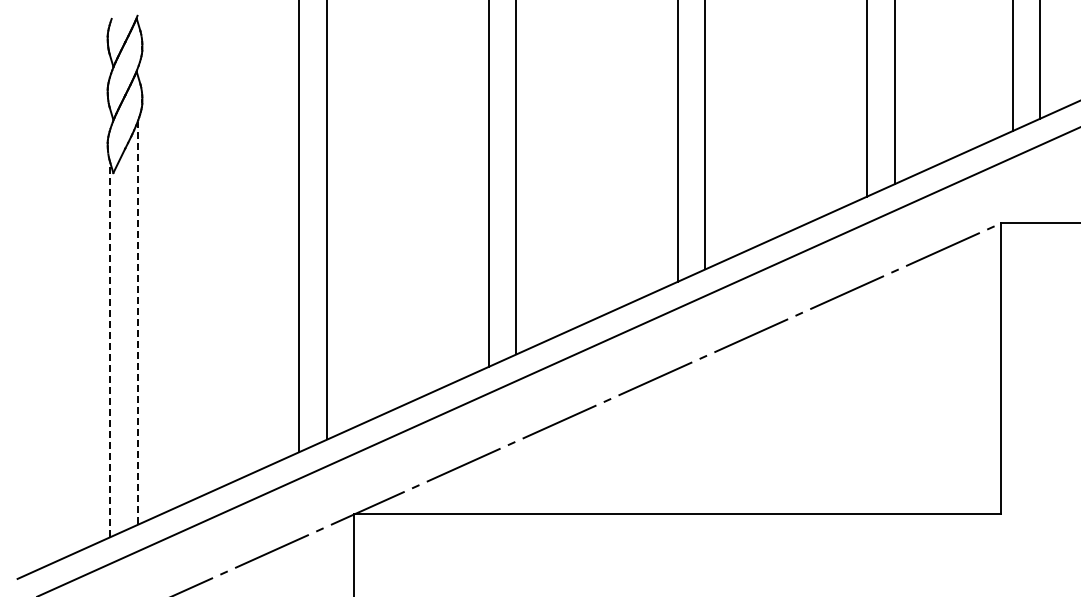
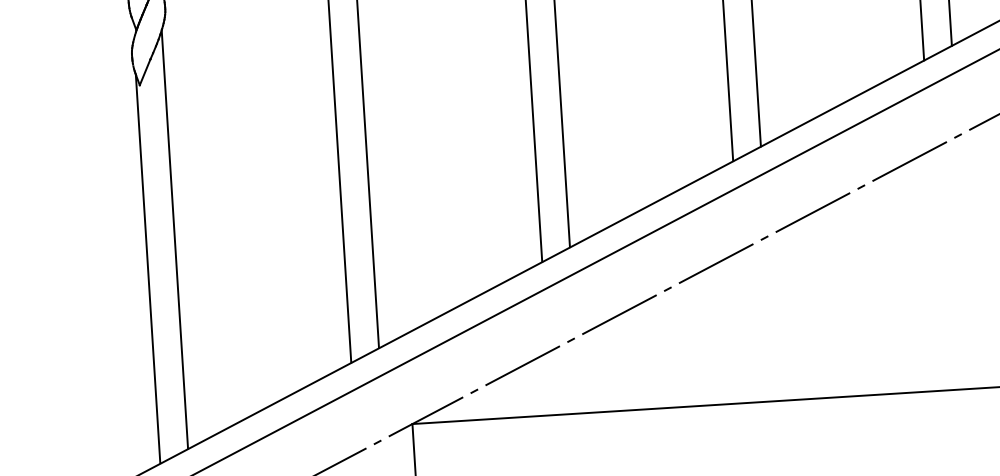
line: (137, 322) -> (174, 238), dashed -> solid
line: (110, 349) -> (148, 268), dashed -> solid

